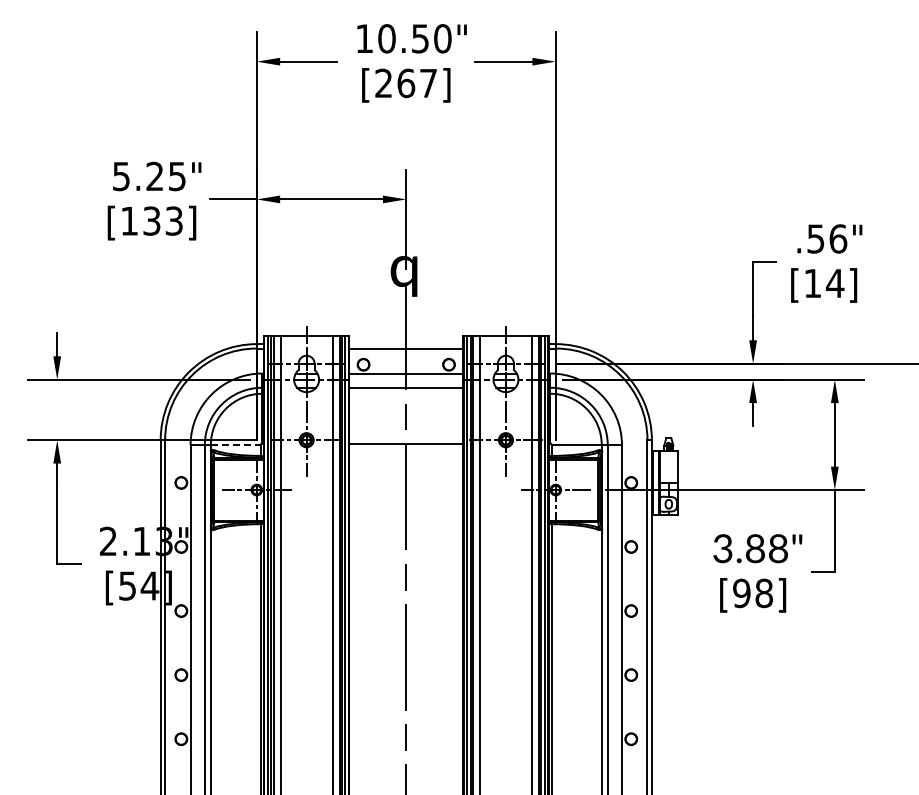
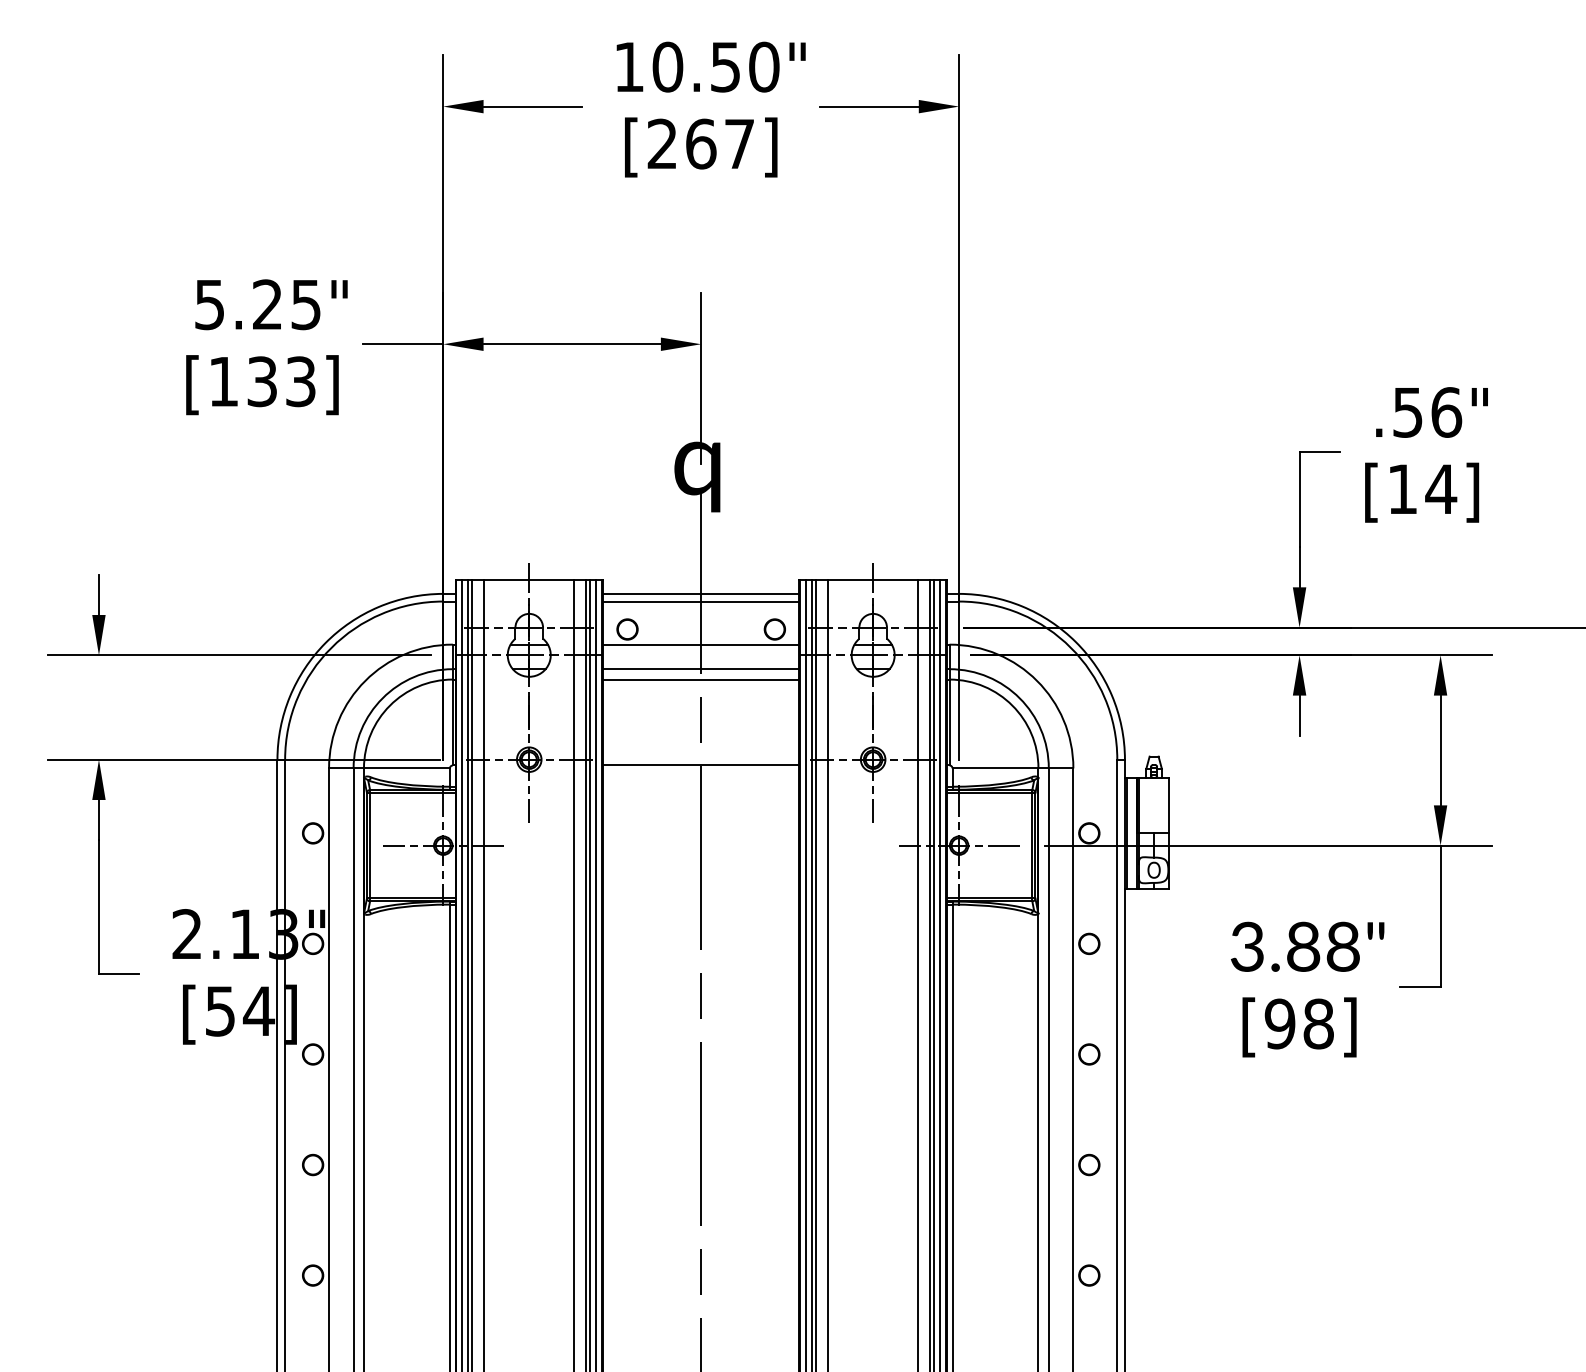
line: (406, 344) -> (701, 594), added
line: (406, 393) -> (701, 679), added
line: (235, 445) -> (406, 768), dashed -> solid

